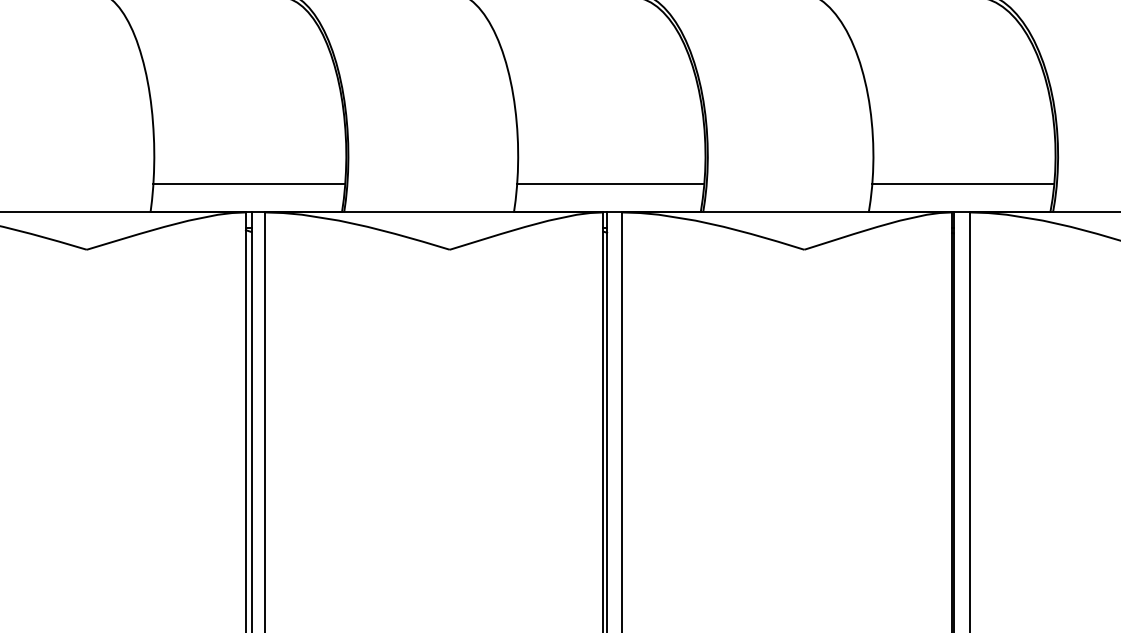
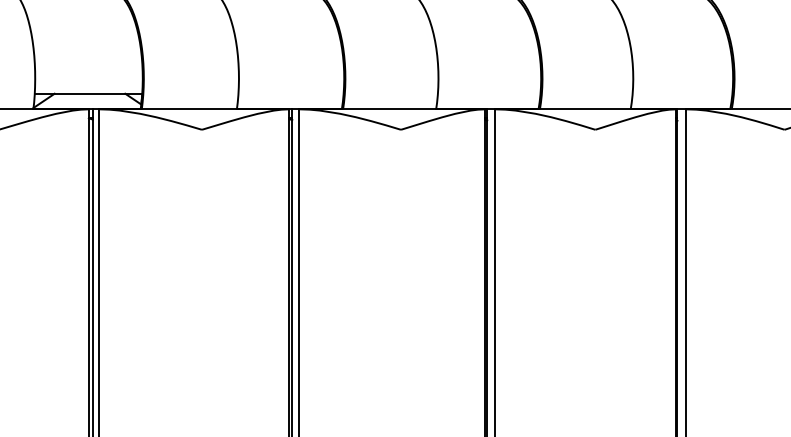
line: (248, 183) -> (290, 93), removed
line: (609, 183) -> (488, 93), removed
line: (963, 183) -> (682, 93), removed

